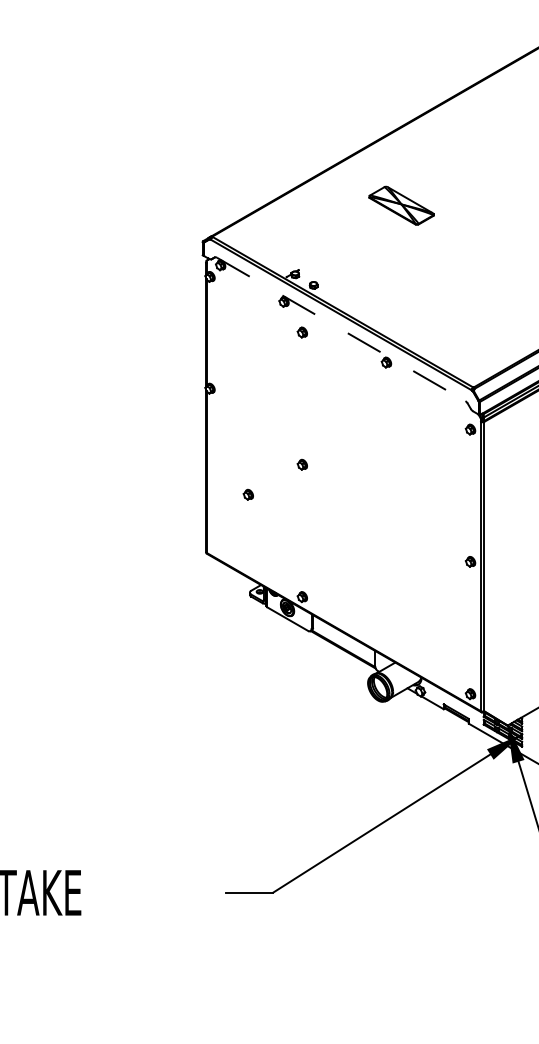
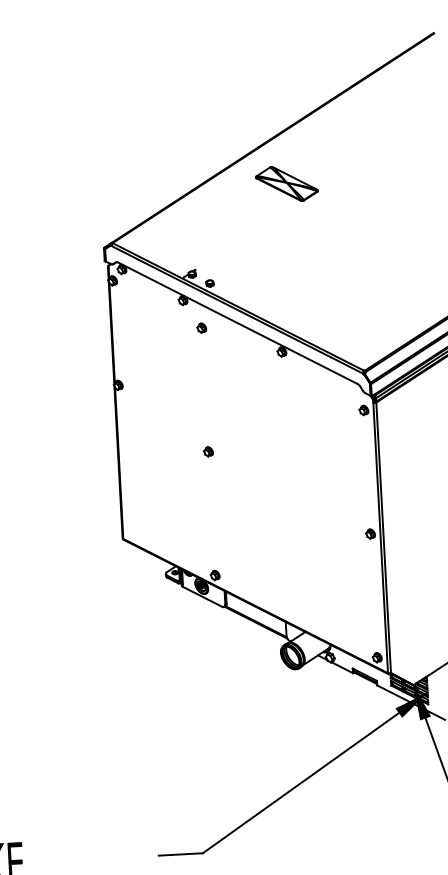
part: (401, 205) -> (286, 183), moved
line: (341, 329) -> (238, 323), dashed -> solid
part: (247, 494) -> (158, 482), removed

